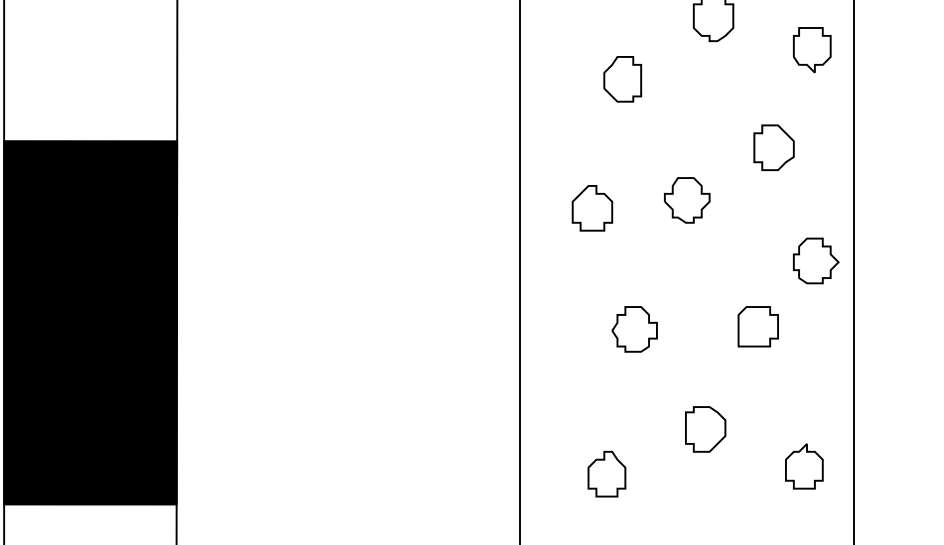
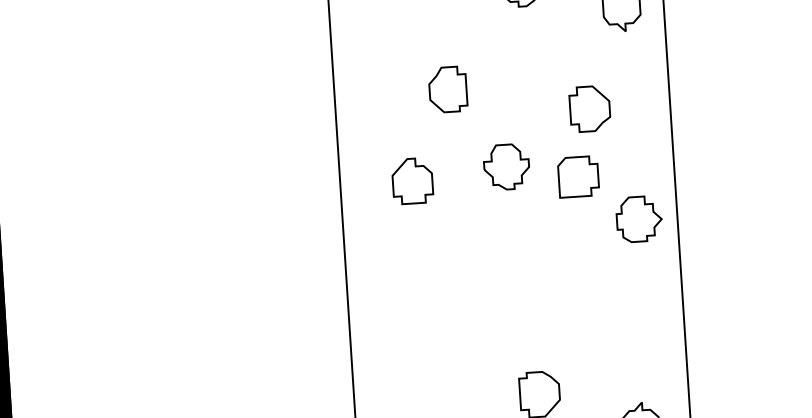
part: (622, 79) -> (447, 89), moved
part: (757, 326) -> (577, 176), moved
part: (634, 329) -> (462, 299), removed

